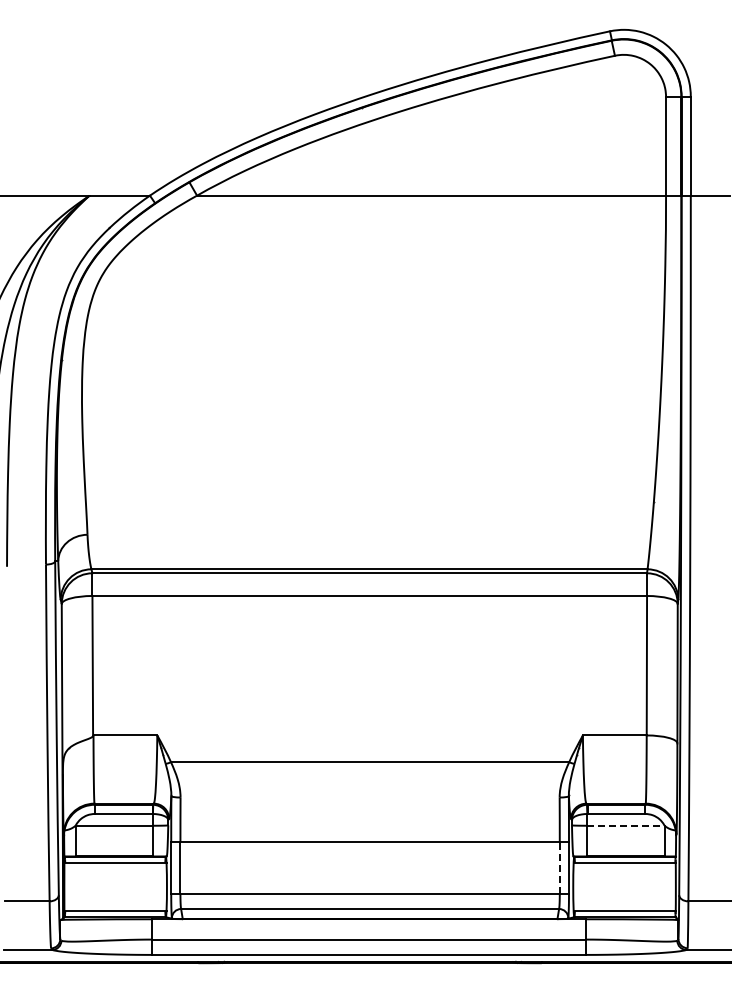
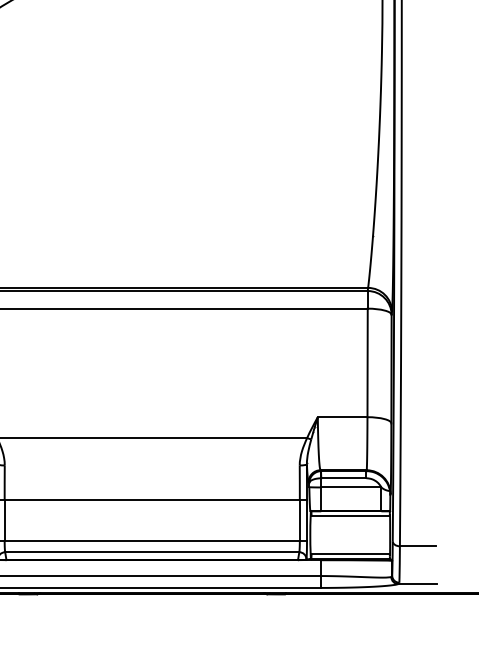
line: (625, 825) -> (350, 487), dashed -> solid
line: (559, 867) -> (299, 519), dashed -> solid

